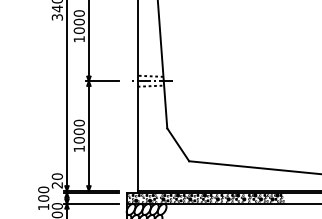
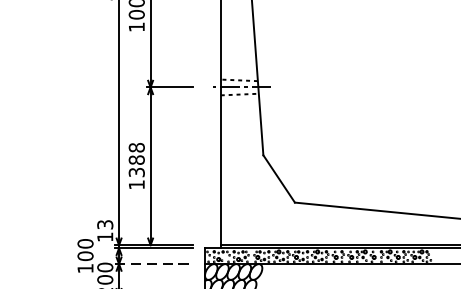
text: (78, 131) -> (135, 159), 1000 -> 1388
text: (56, 180) -> (103, 230), 20 -> 13
line: (91, 204) -> (154, 264), solid -> dashed

